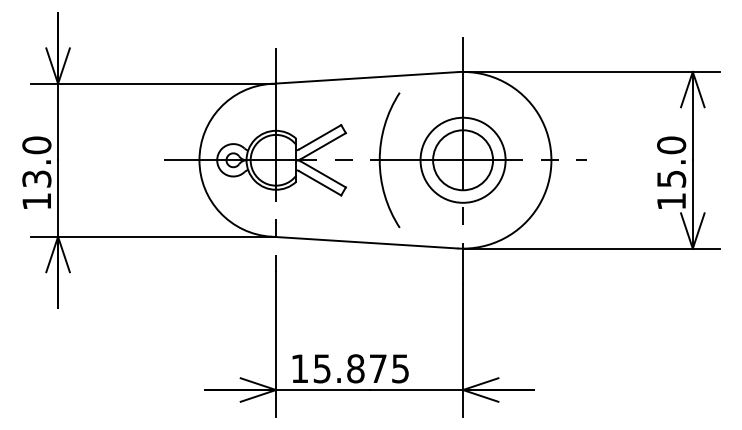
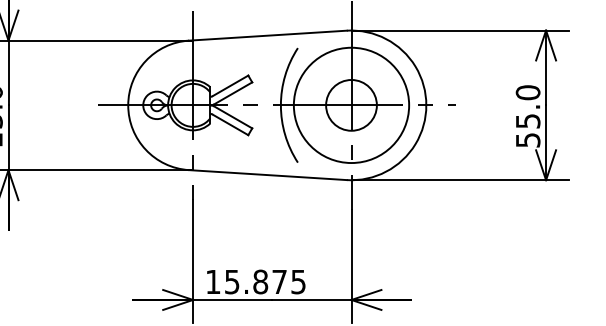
circle: (462, 159) -> (351, 104), size x1.6
text: (671, 201) -> (528, 140), 15.0 -> 55.0

